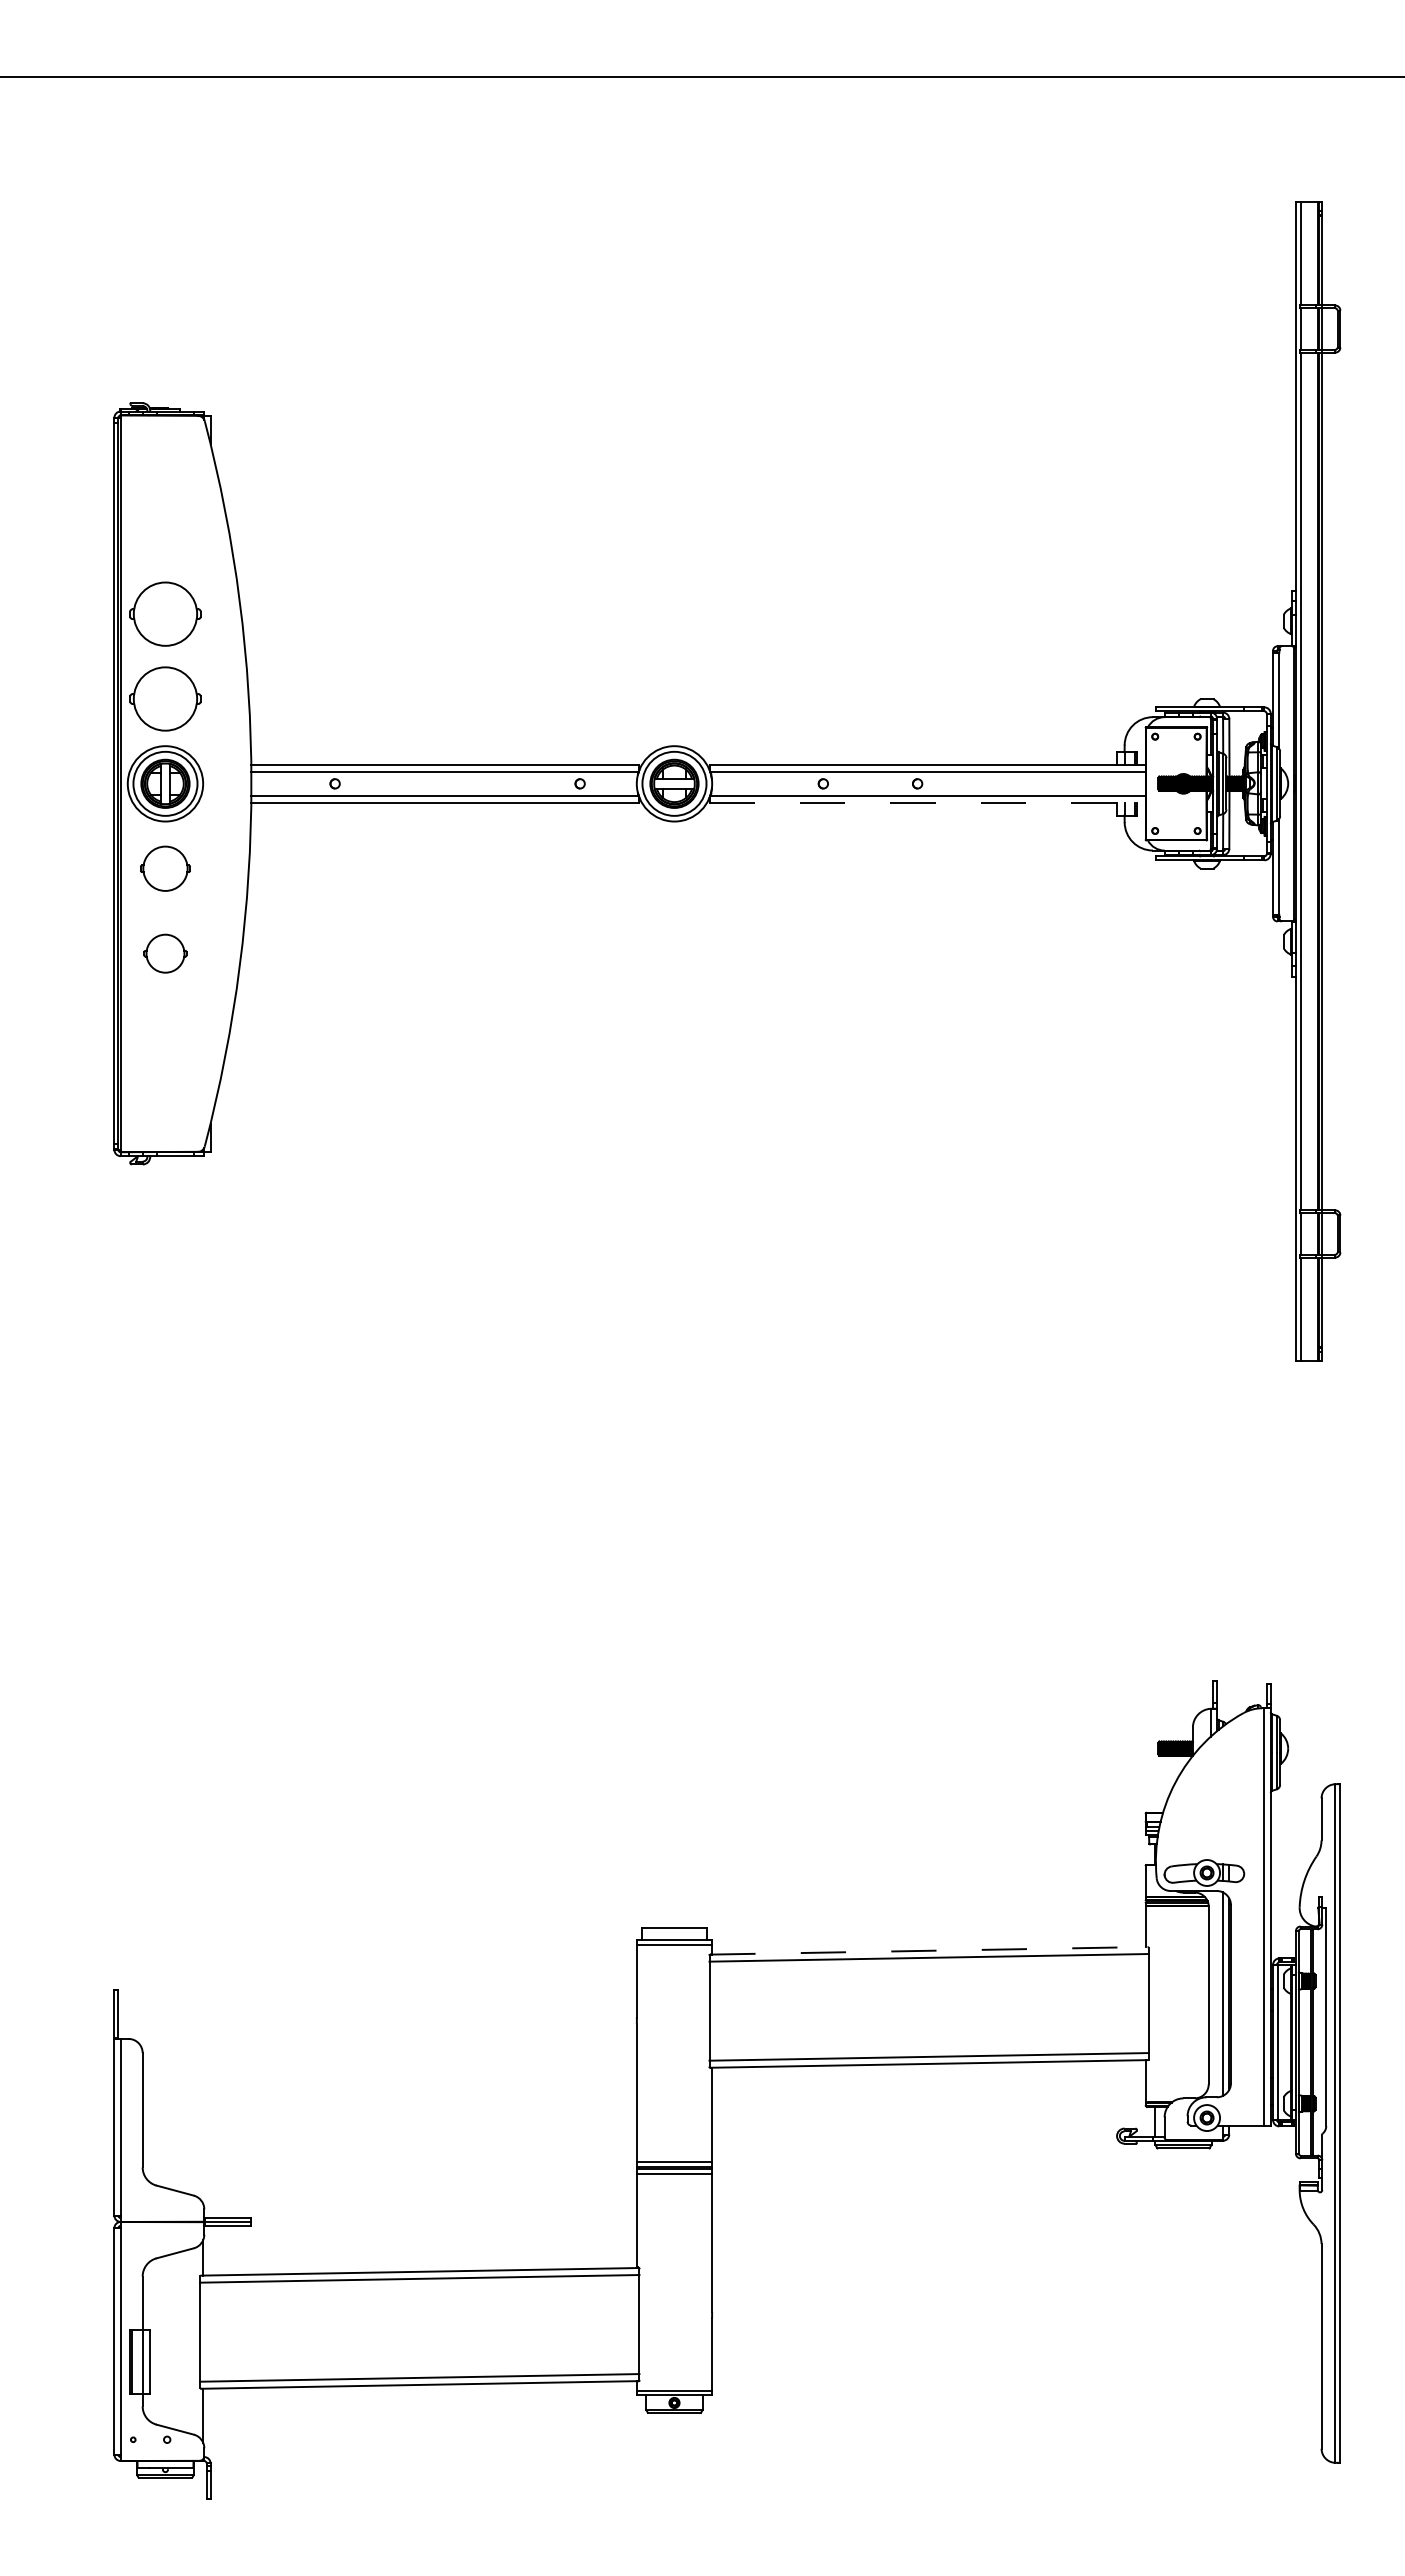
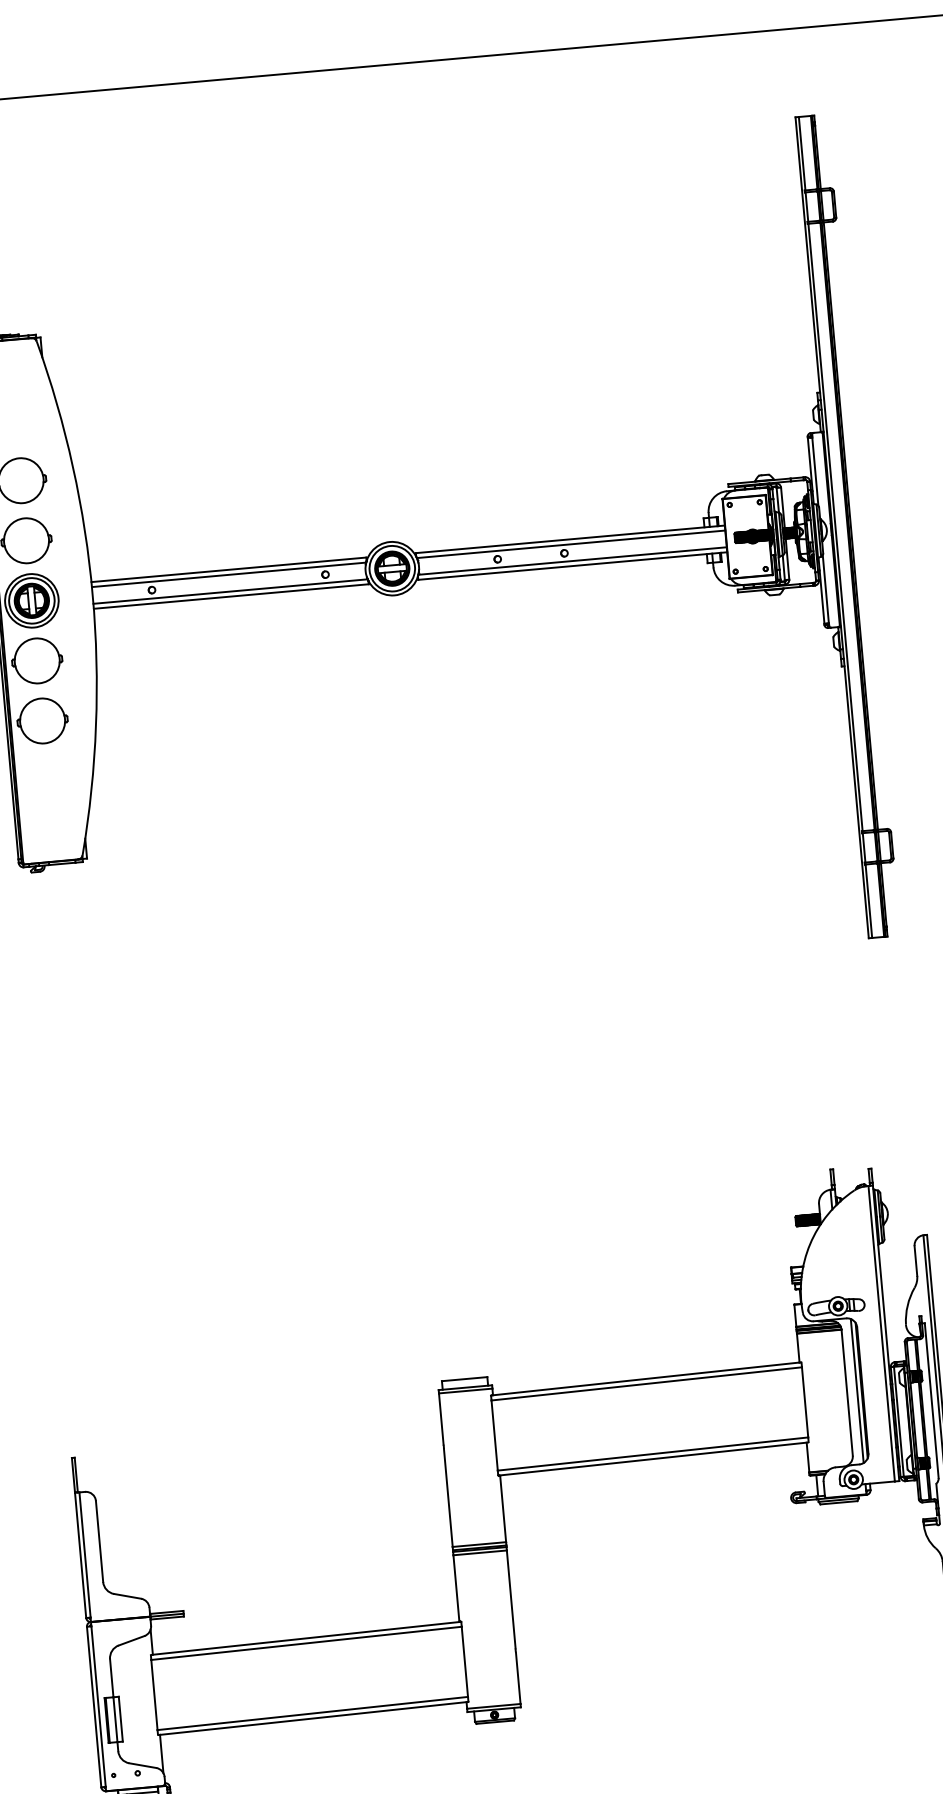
line: (928, 802) -> (573, 565), dashed -> solid
part: (165, 868) -> (37, 660), size x1.43
part: (165, 953) -> (42, 720), size x1.67
line: (928, 1950) -> (645, 1378), dashed -> solid

